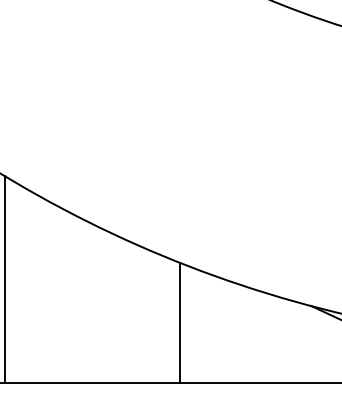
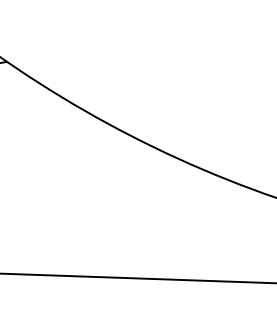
line: (5, 279) -> (27, 175), removed
line: (180, 322) -> (192, 222), removed

